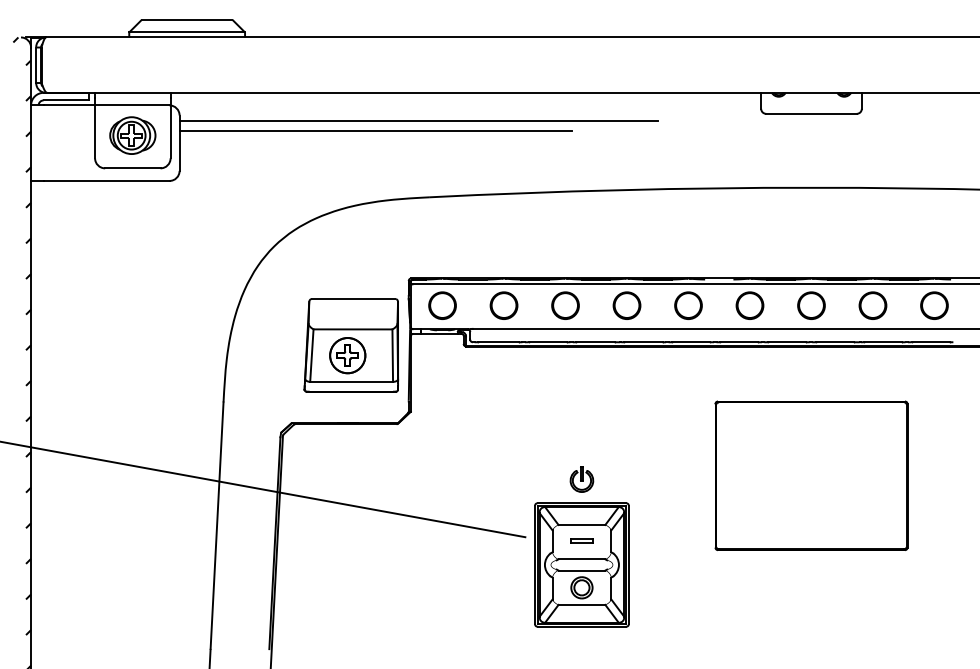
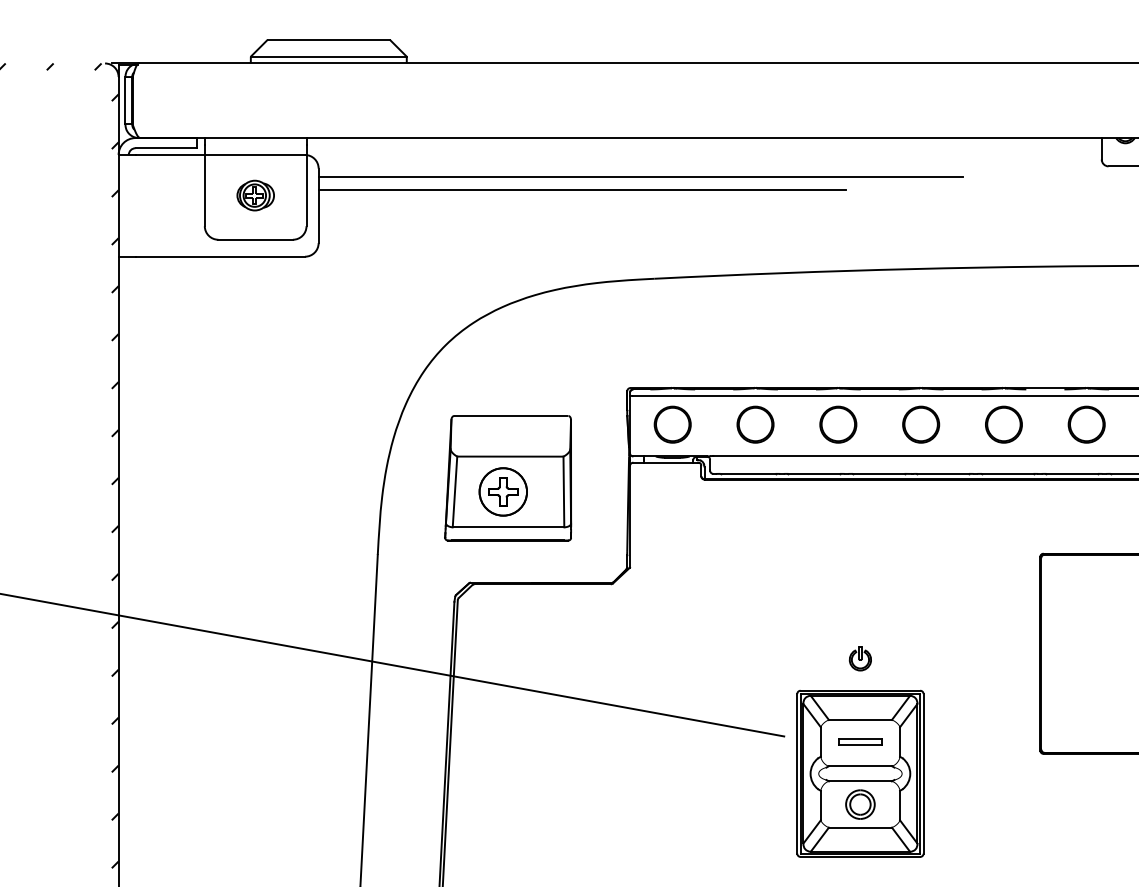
part: (132, 135) -> (255, 195), size x0.6
part: (351, 345) -> (508, 478), moved
part: (581, 479) -> (859, 658), size x0.7
part: (581, 540) -> (859, 740), size x1.4

